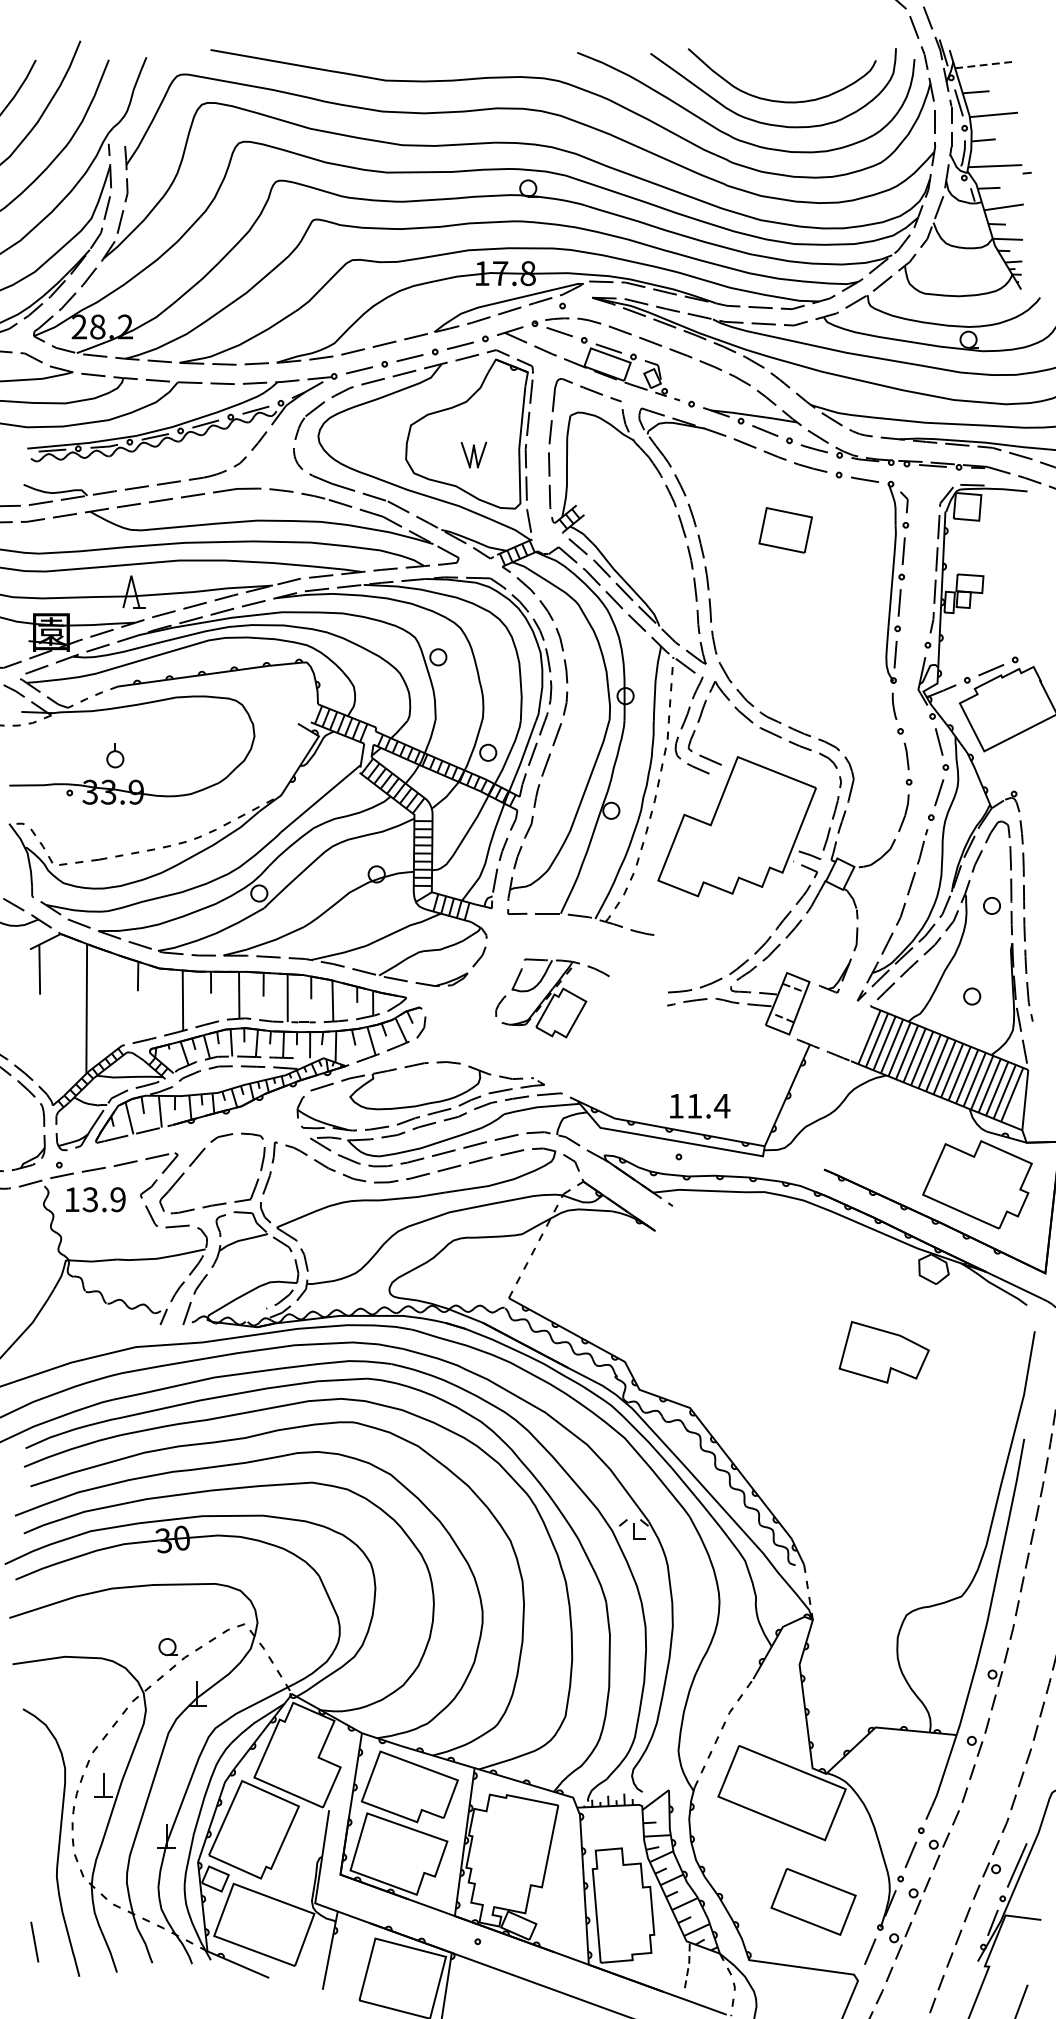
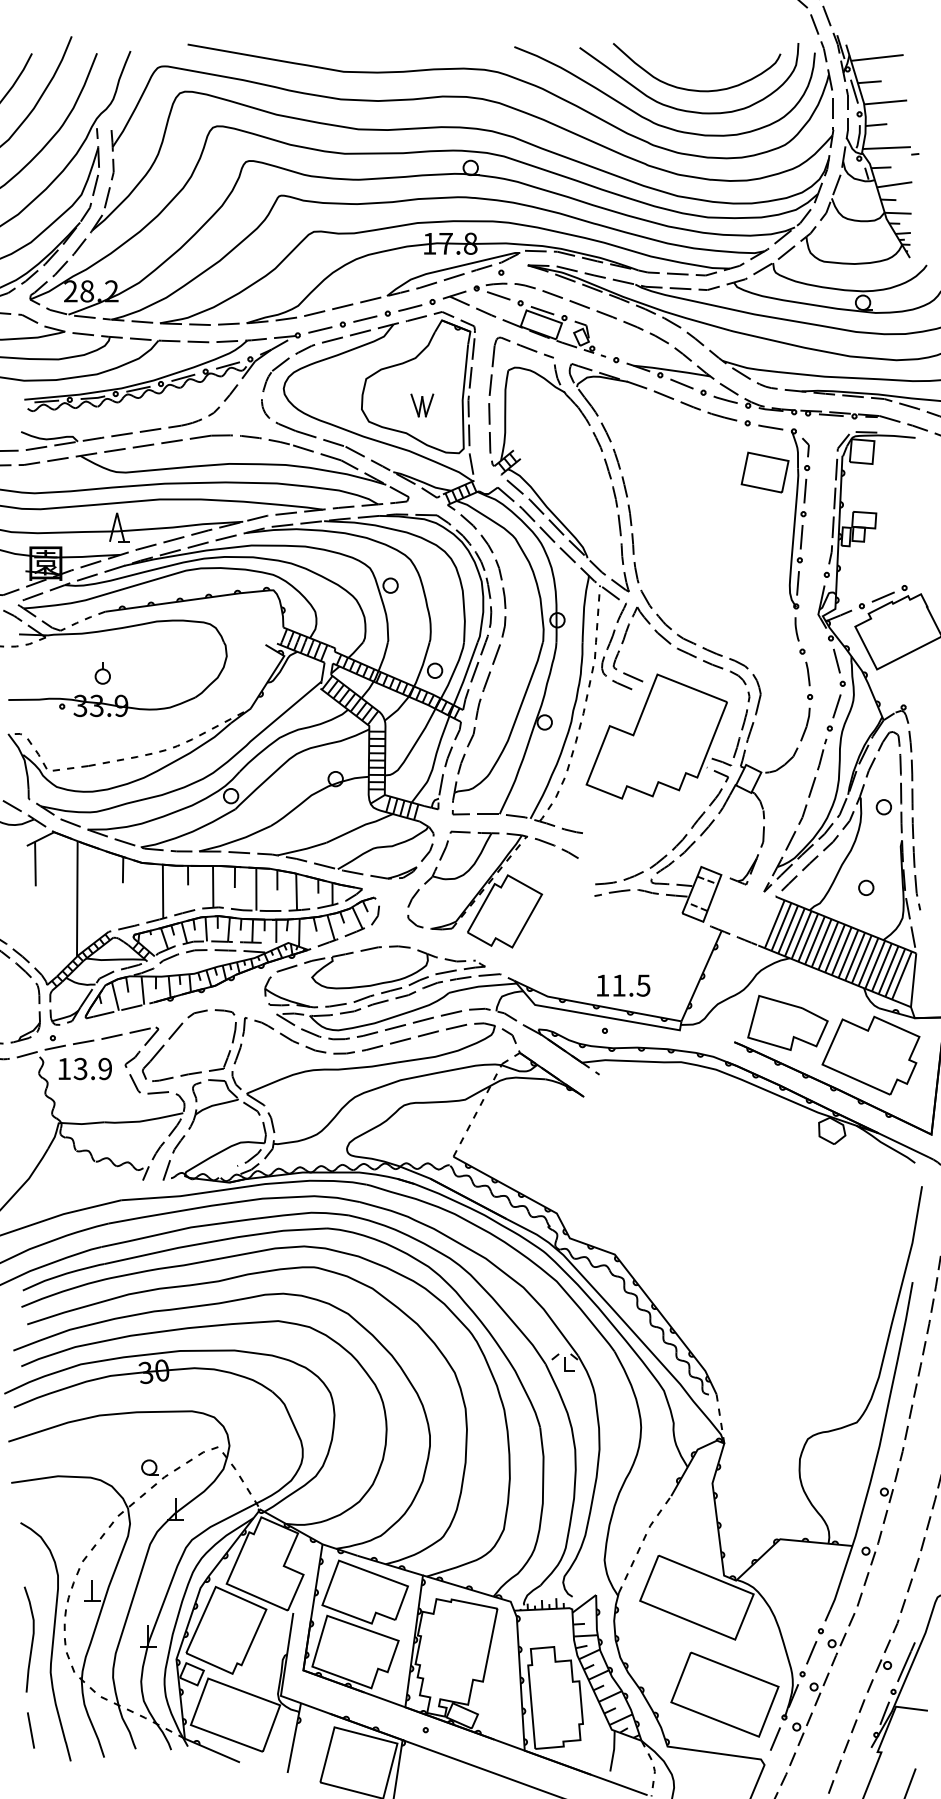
line: (984, 64) -> (877, 57), dashed -> solid
part: (785, 530) -> (764, 472), moved
part: (552, 998) -> (492, 889), size x1.67
text: (722, 1106) -> (643, 985), 11.4 -> 11.5
part: (883, 1351) -> (787, 1022), moved
curve: (35, 1840) -> (31, 1639), added
part: (813, 1901) -> (724, 1694), size x1.43
line: (689, 1964) -> (614, 1750), dashed -> solid

